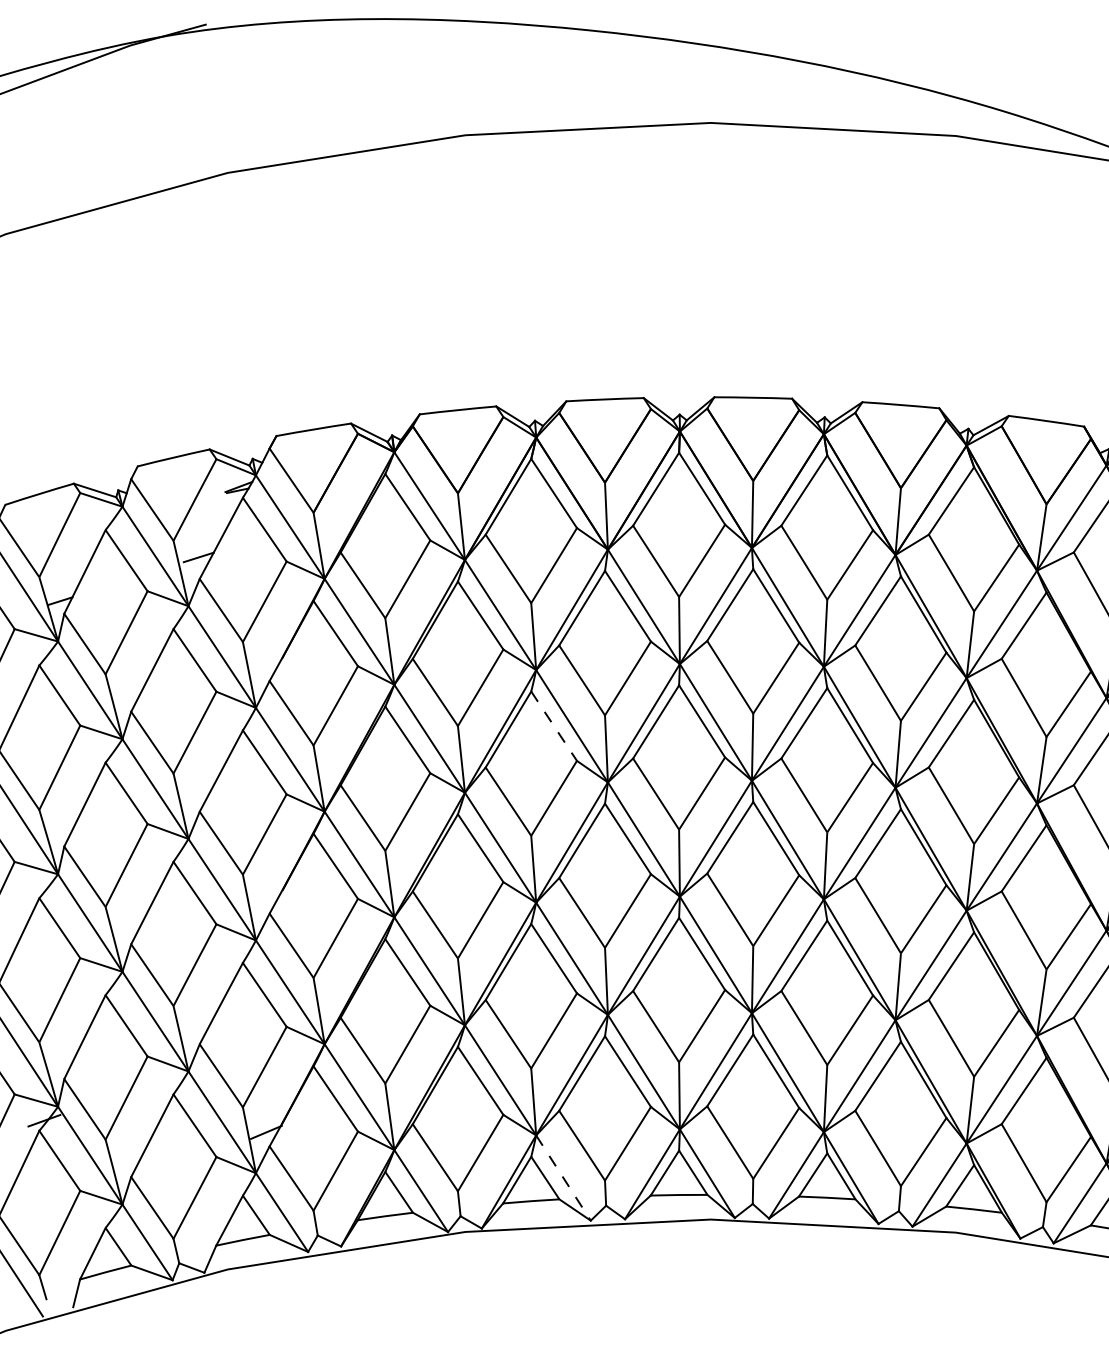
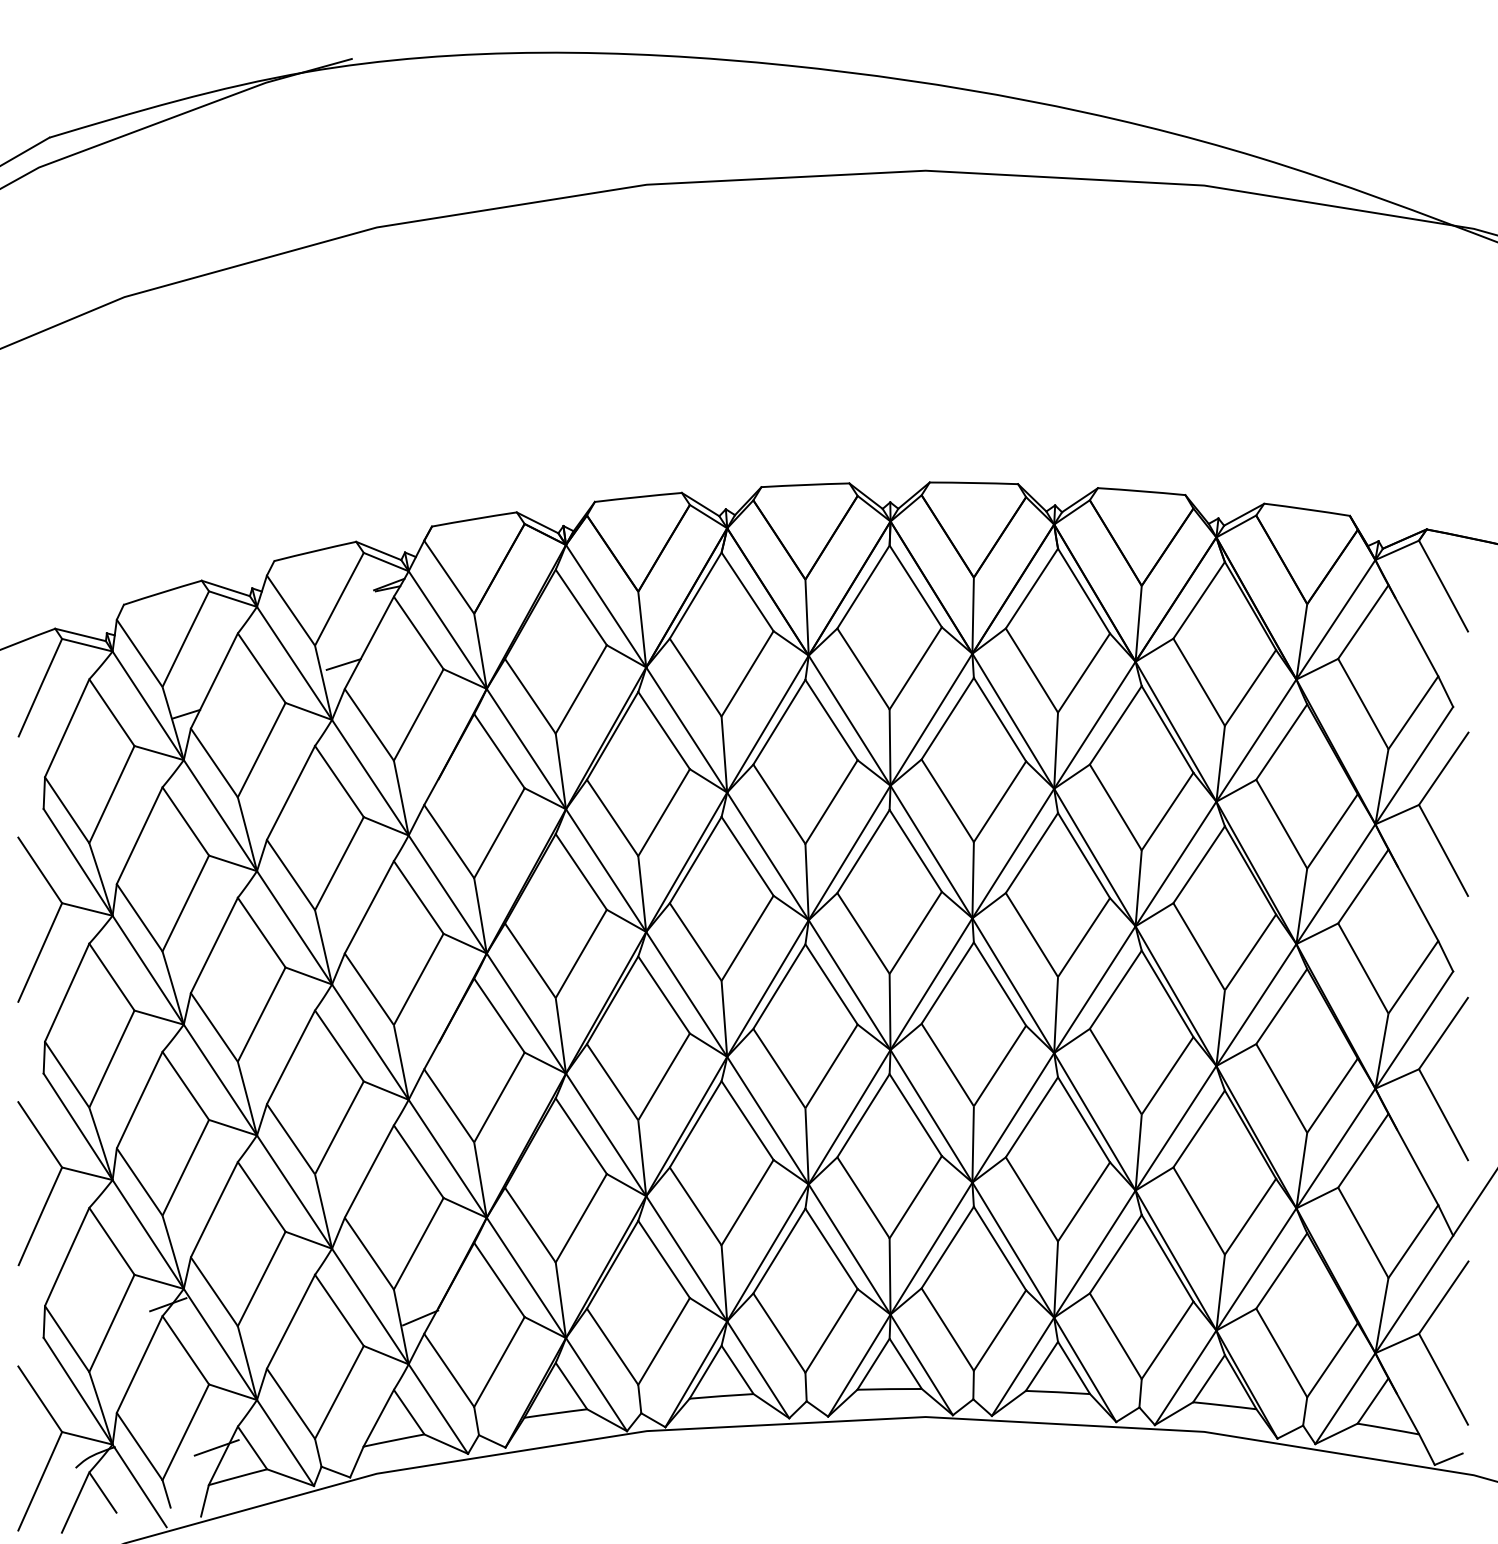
line: (554, 726) -> (747, 856), dashed -> solid
line: (563, 1177) -> (758, 1369), dashed -> solid
line: (86, 1246) -> (216, 1447), added

